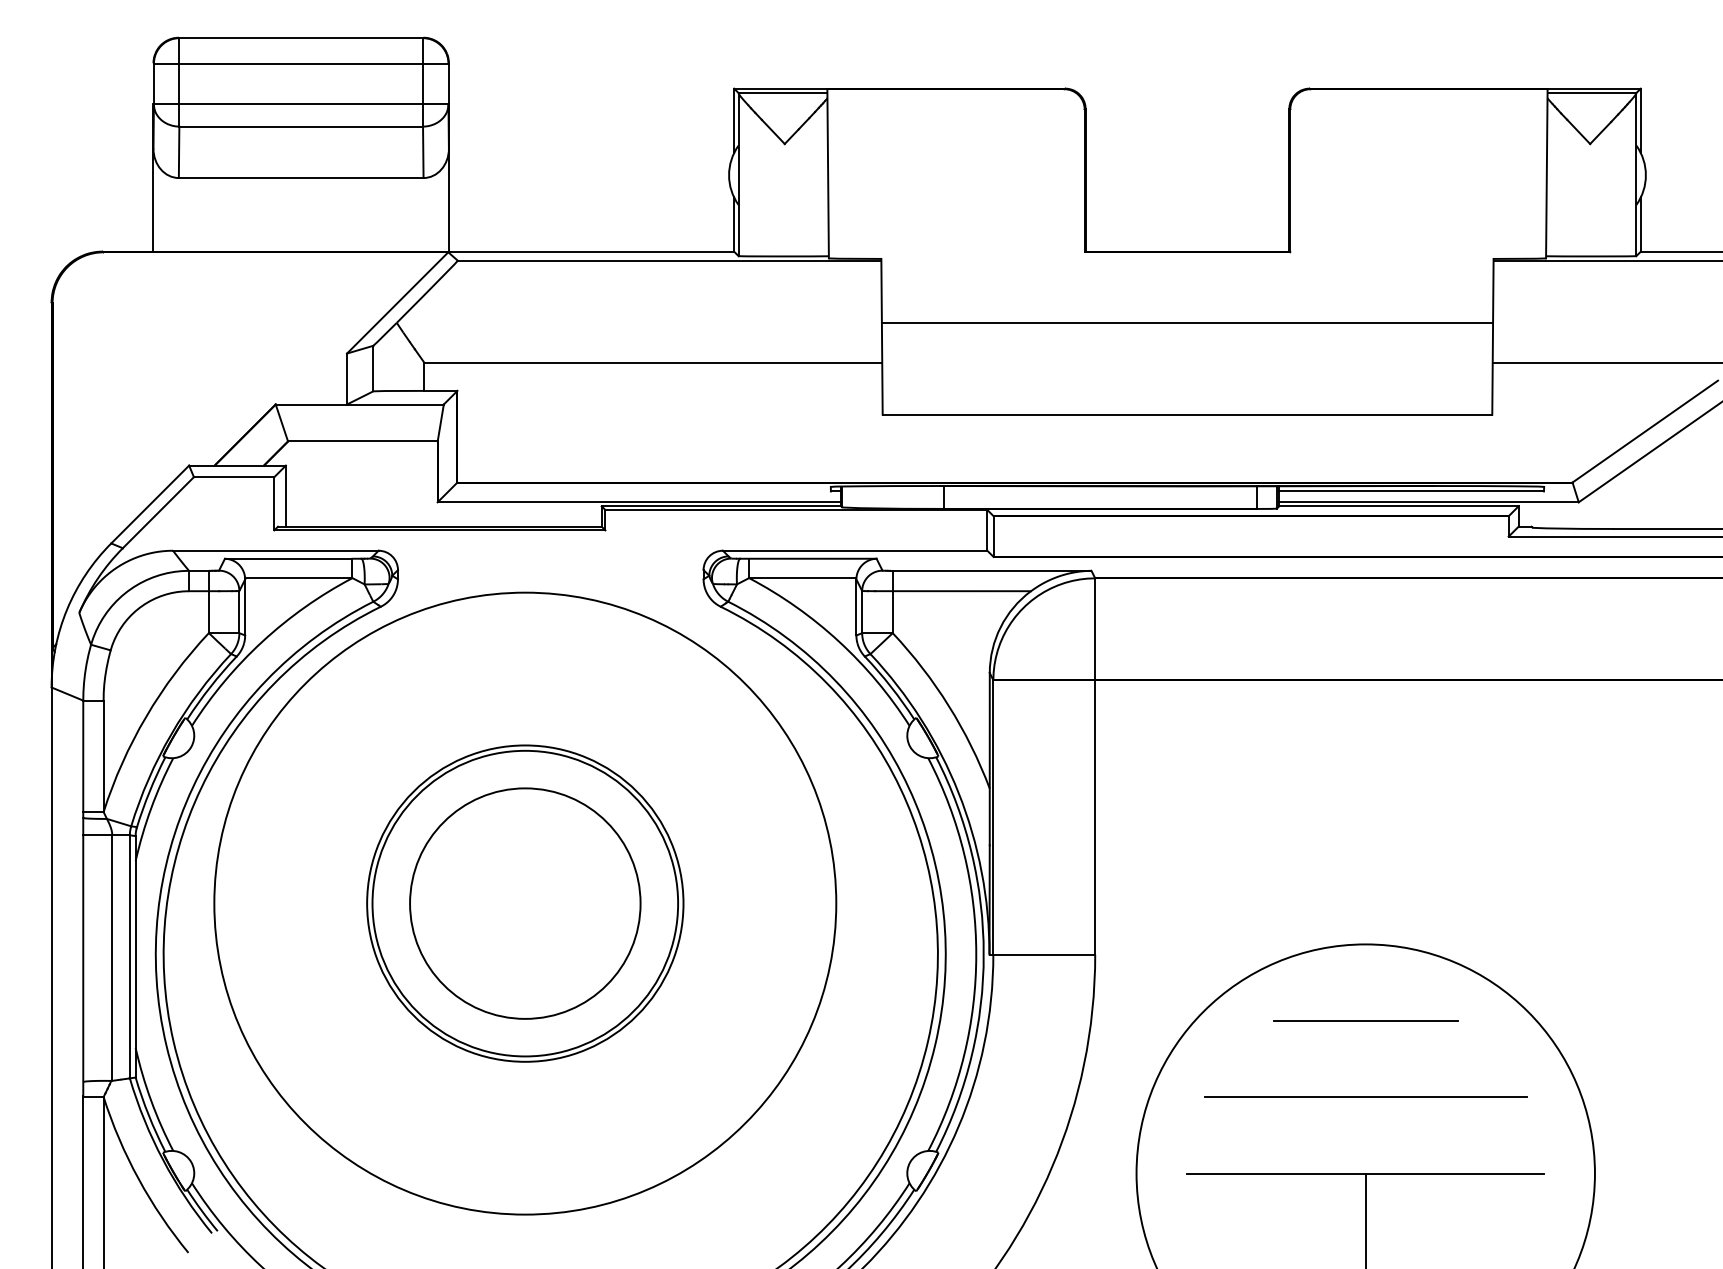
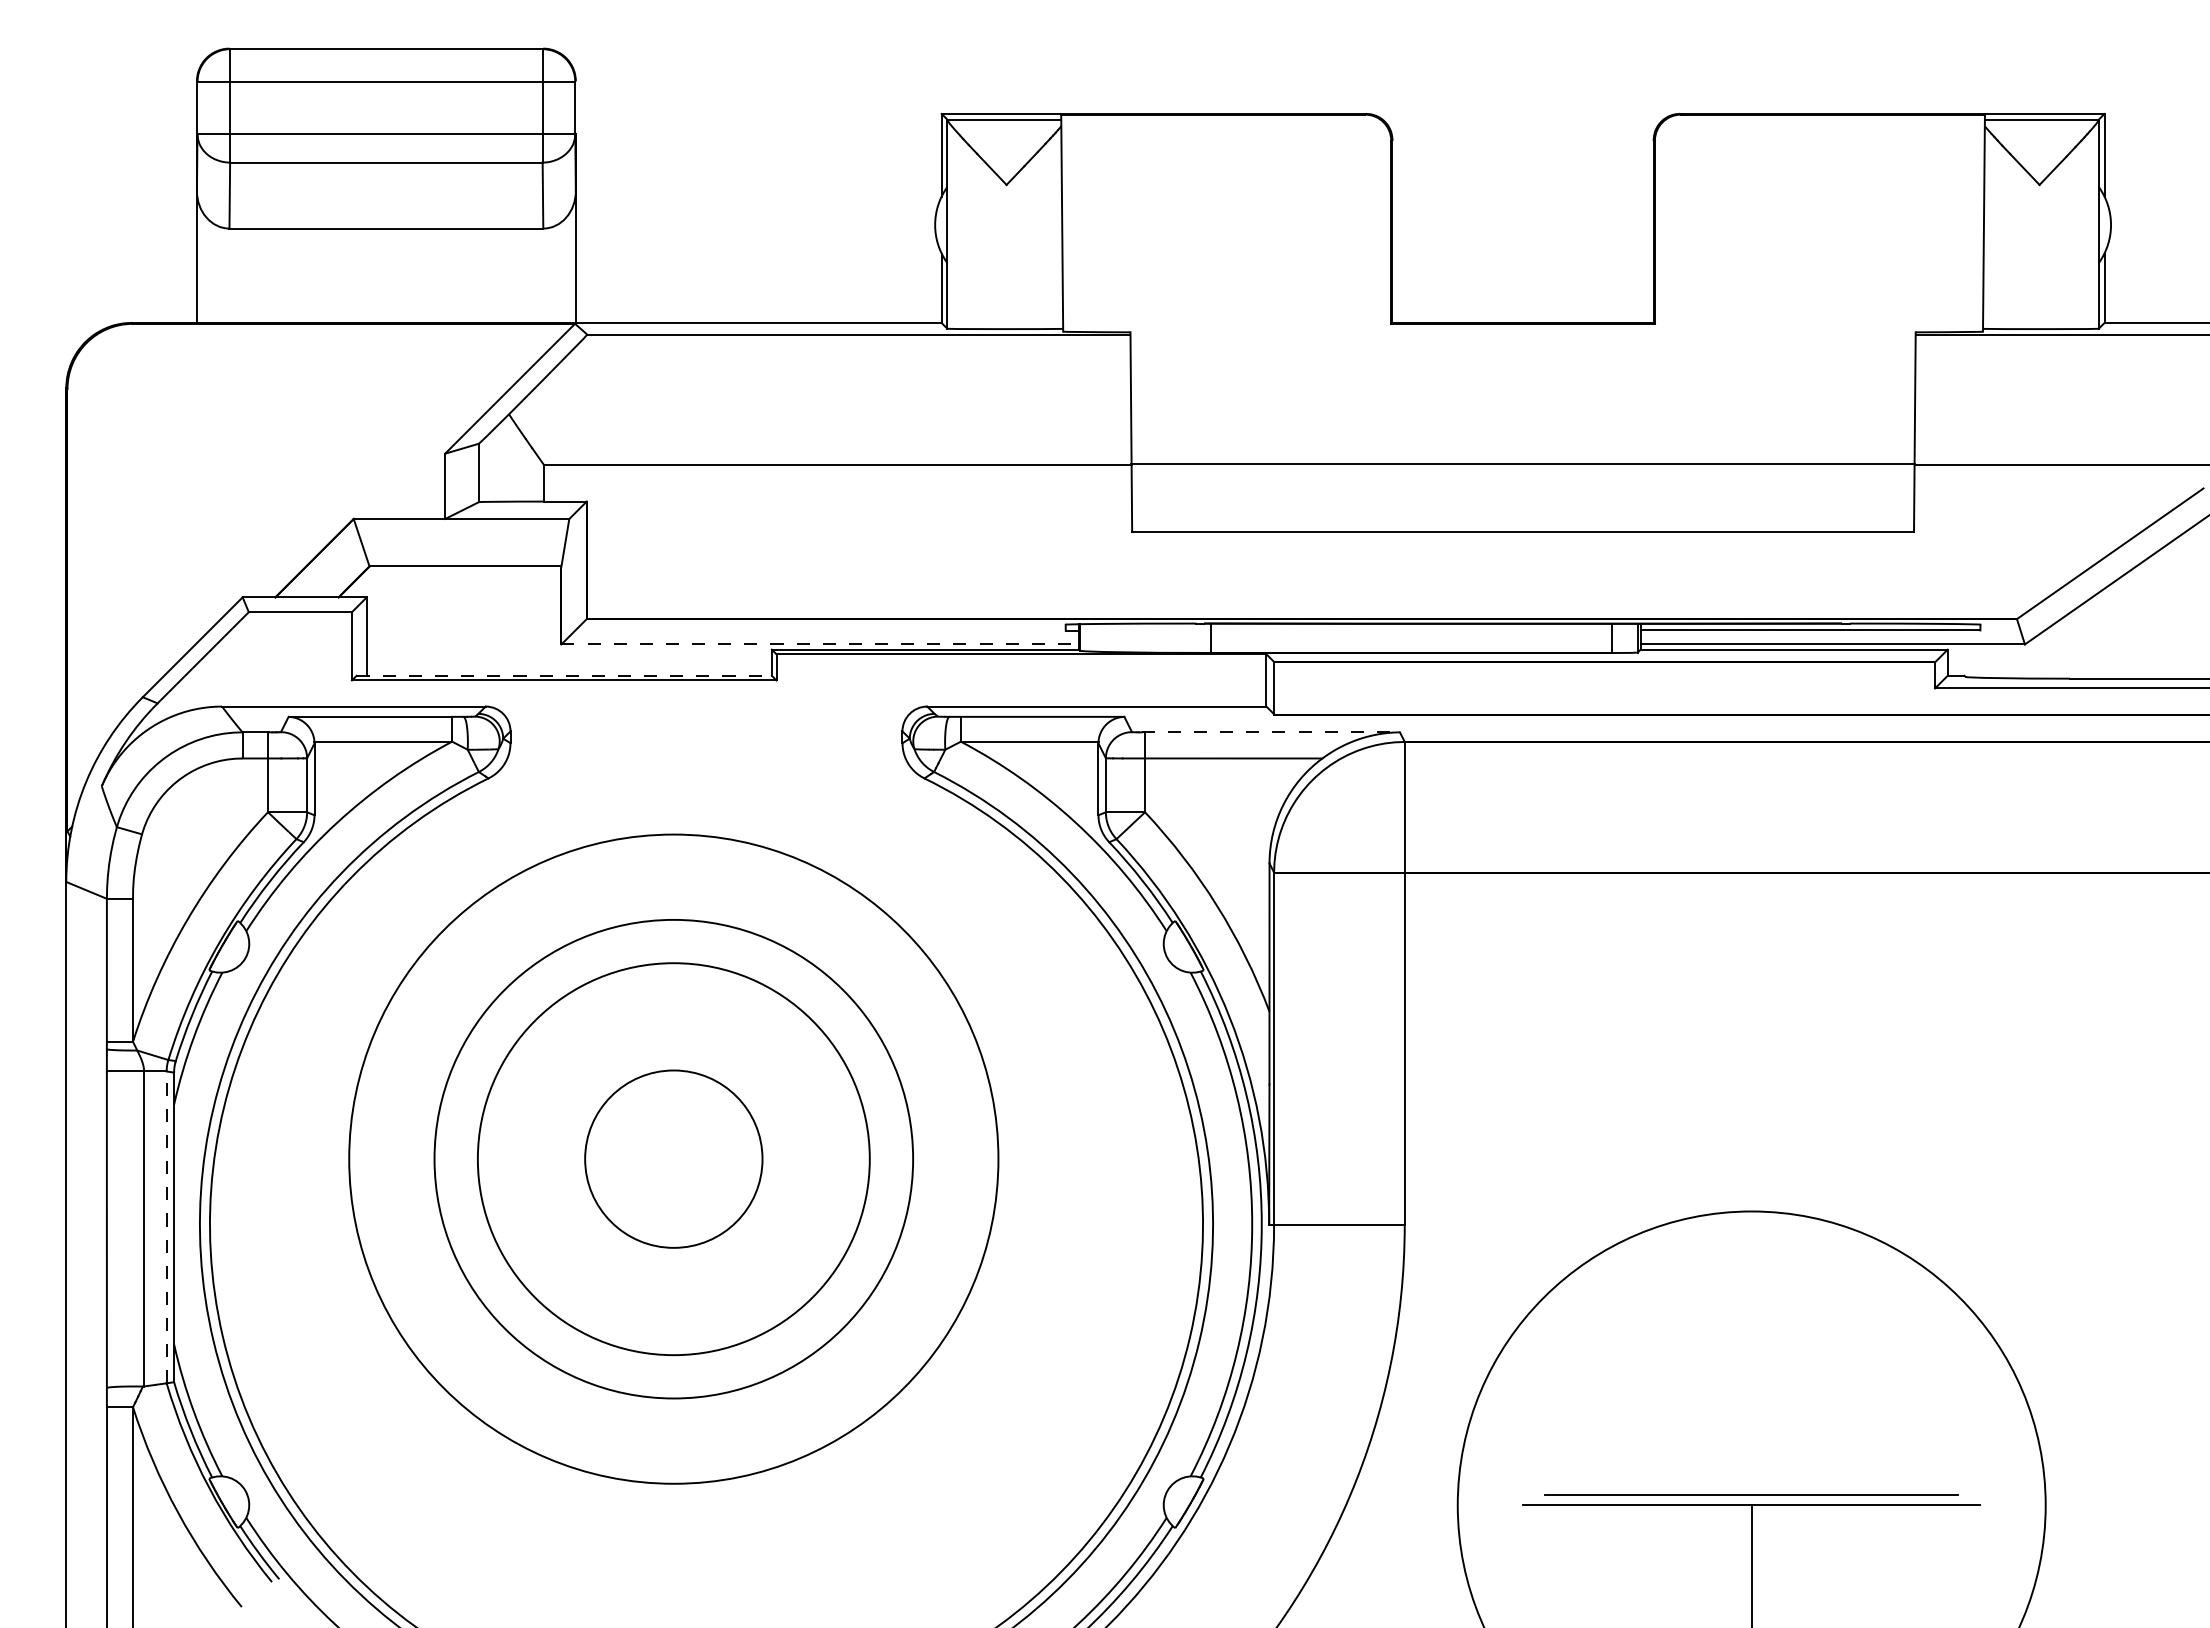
line: (1187, 323) -> (1523, 464), moved
line: (639, 502) -> (820, 644), solid -> dashed
line: (440, 526) -> (564, 675), solid -> dashed
line: (991, 570) -> (1271, 732), solid -> dashed
circle: (525, 903) -> (673, 1159), size x0.6
circle: (525, 903) -> (673, 1159), size x0.6
circle: (525, 903) -> (673, 1159), size x1.6
line: (129, 956) -> (166, 1227), solid -> dashed
line: (1365, 1020) -> (1751, 1308), removed
line: (1365, 1096) -> (1751, 1494), moved

